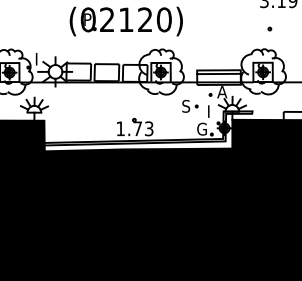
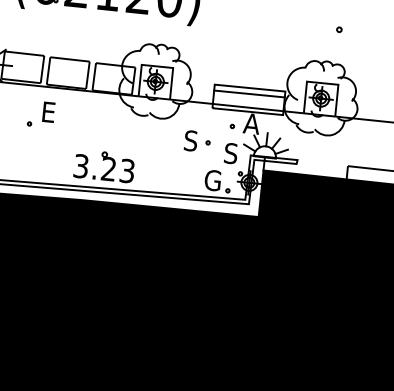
part: (92, 99) -> (40, 114), added
text: (211, 111) -> (231, 153), I -> S
text: (128, 128) -> (93, 167), 1.73 -> 3.23

